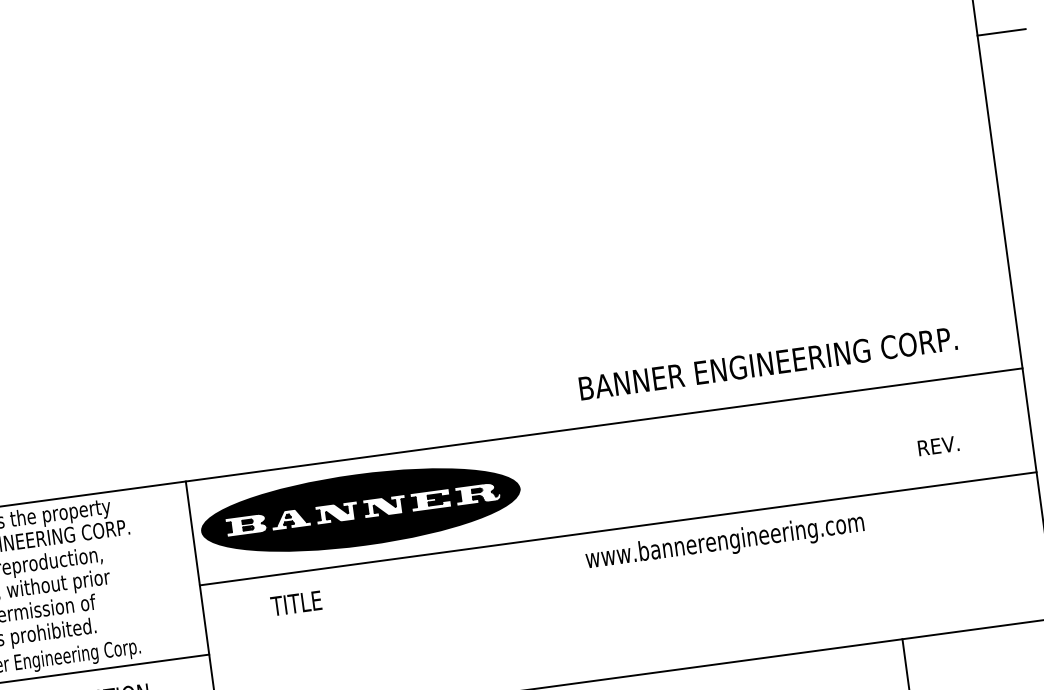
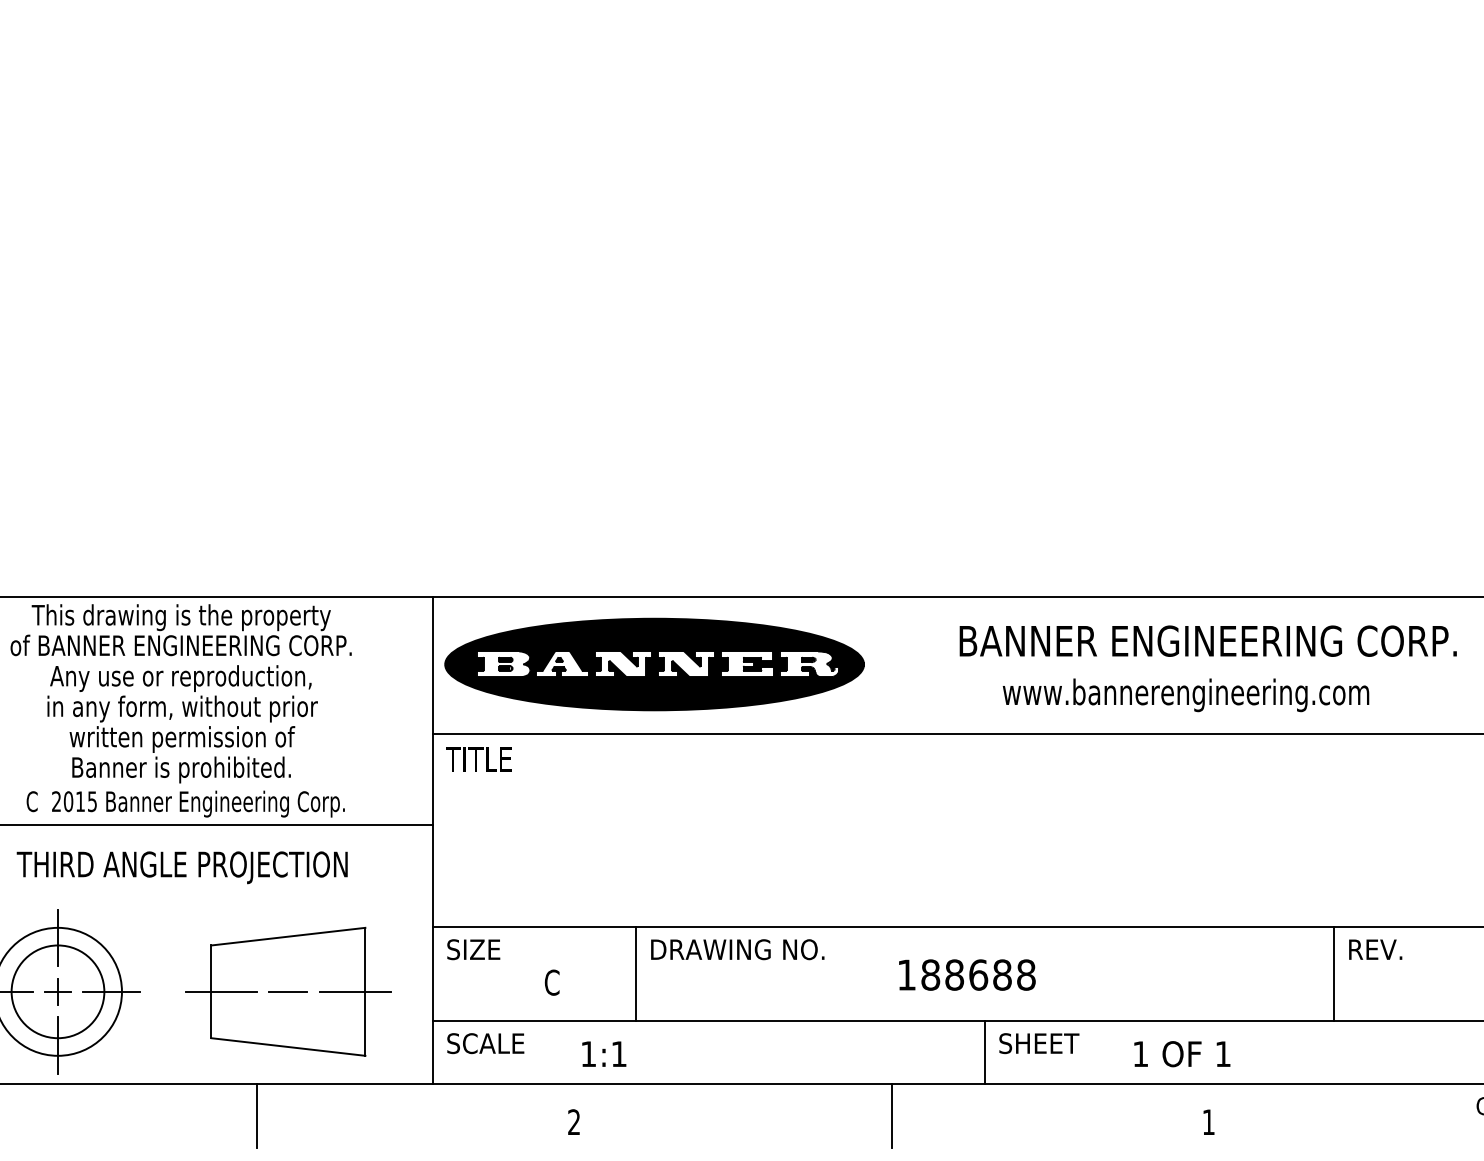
text: (767, 363) -> (1207, 640), moved
text: (938, 445) -> (1375, 949), moved
text: (724, 542) -> (1185, 695), moved
text: (296, 603) -> (478, 759), moved

